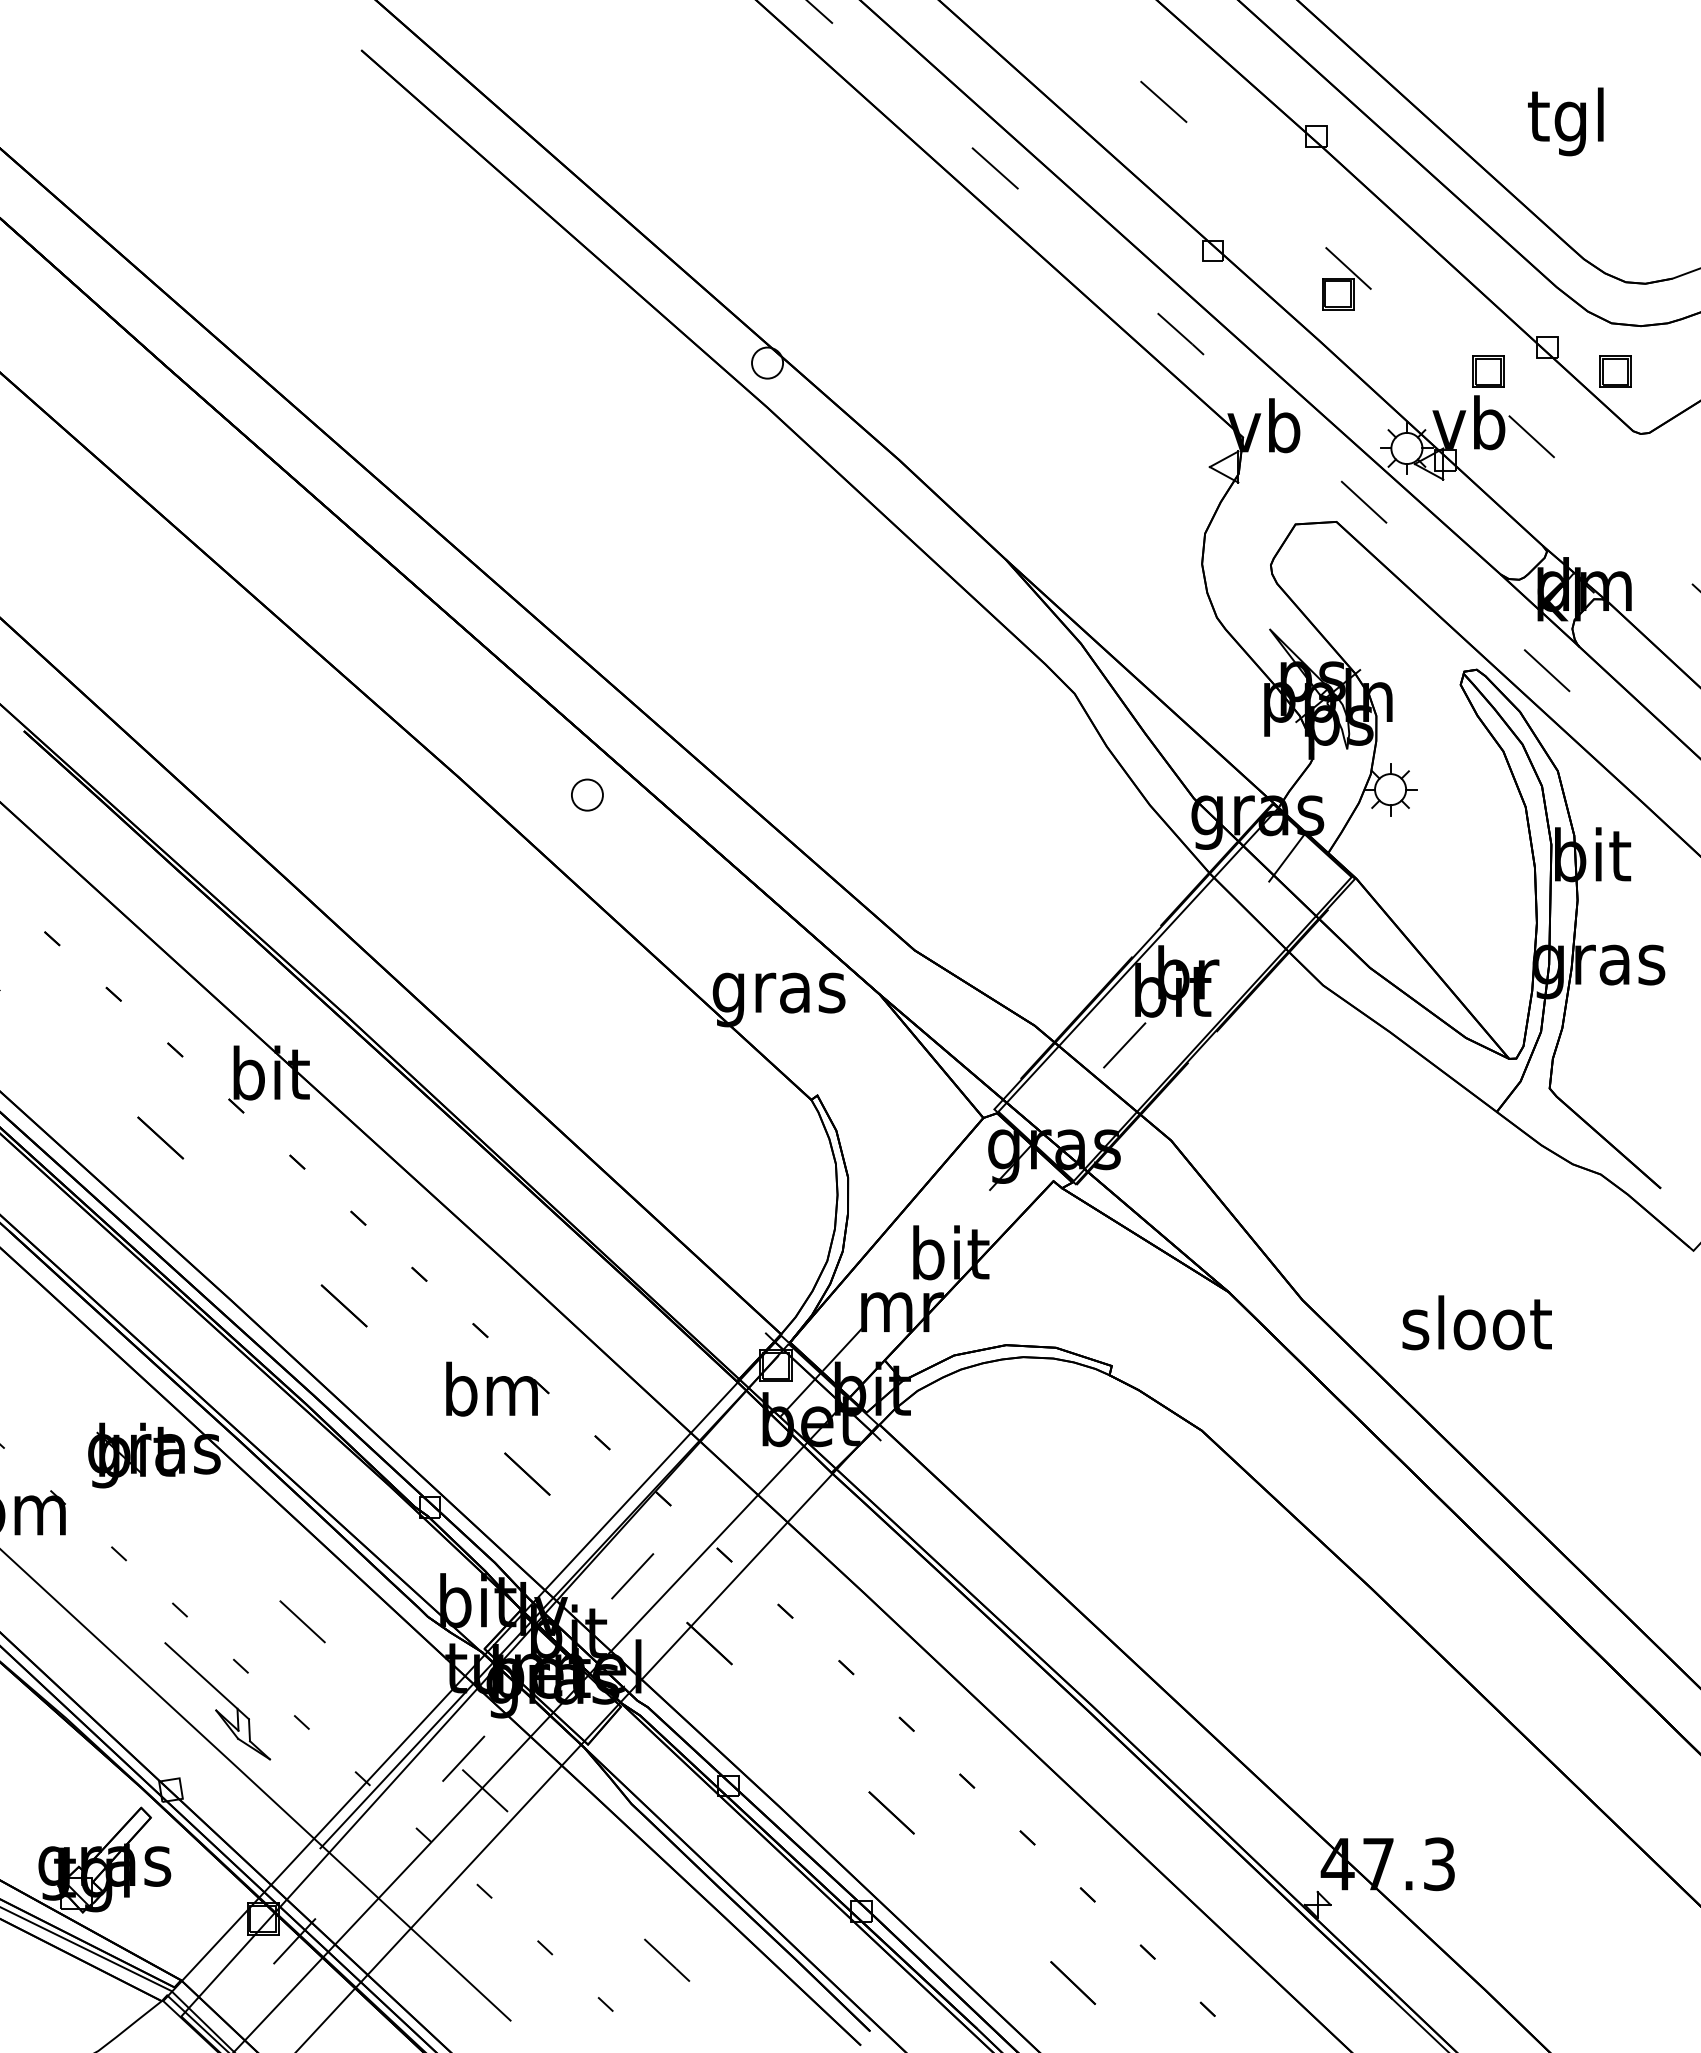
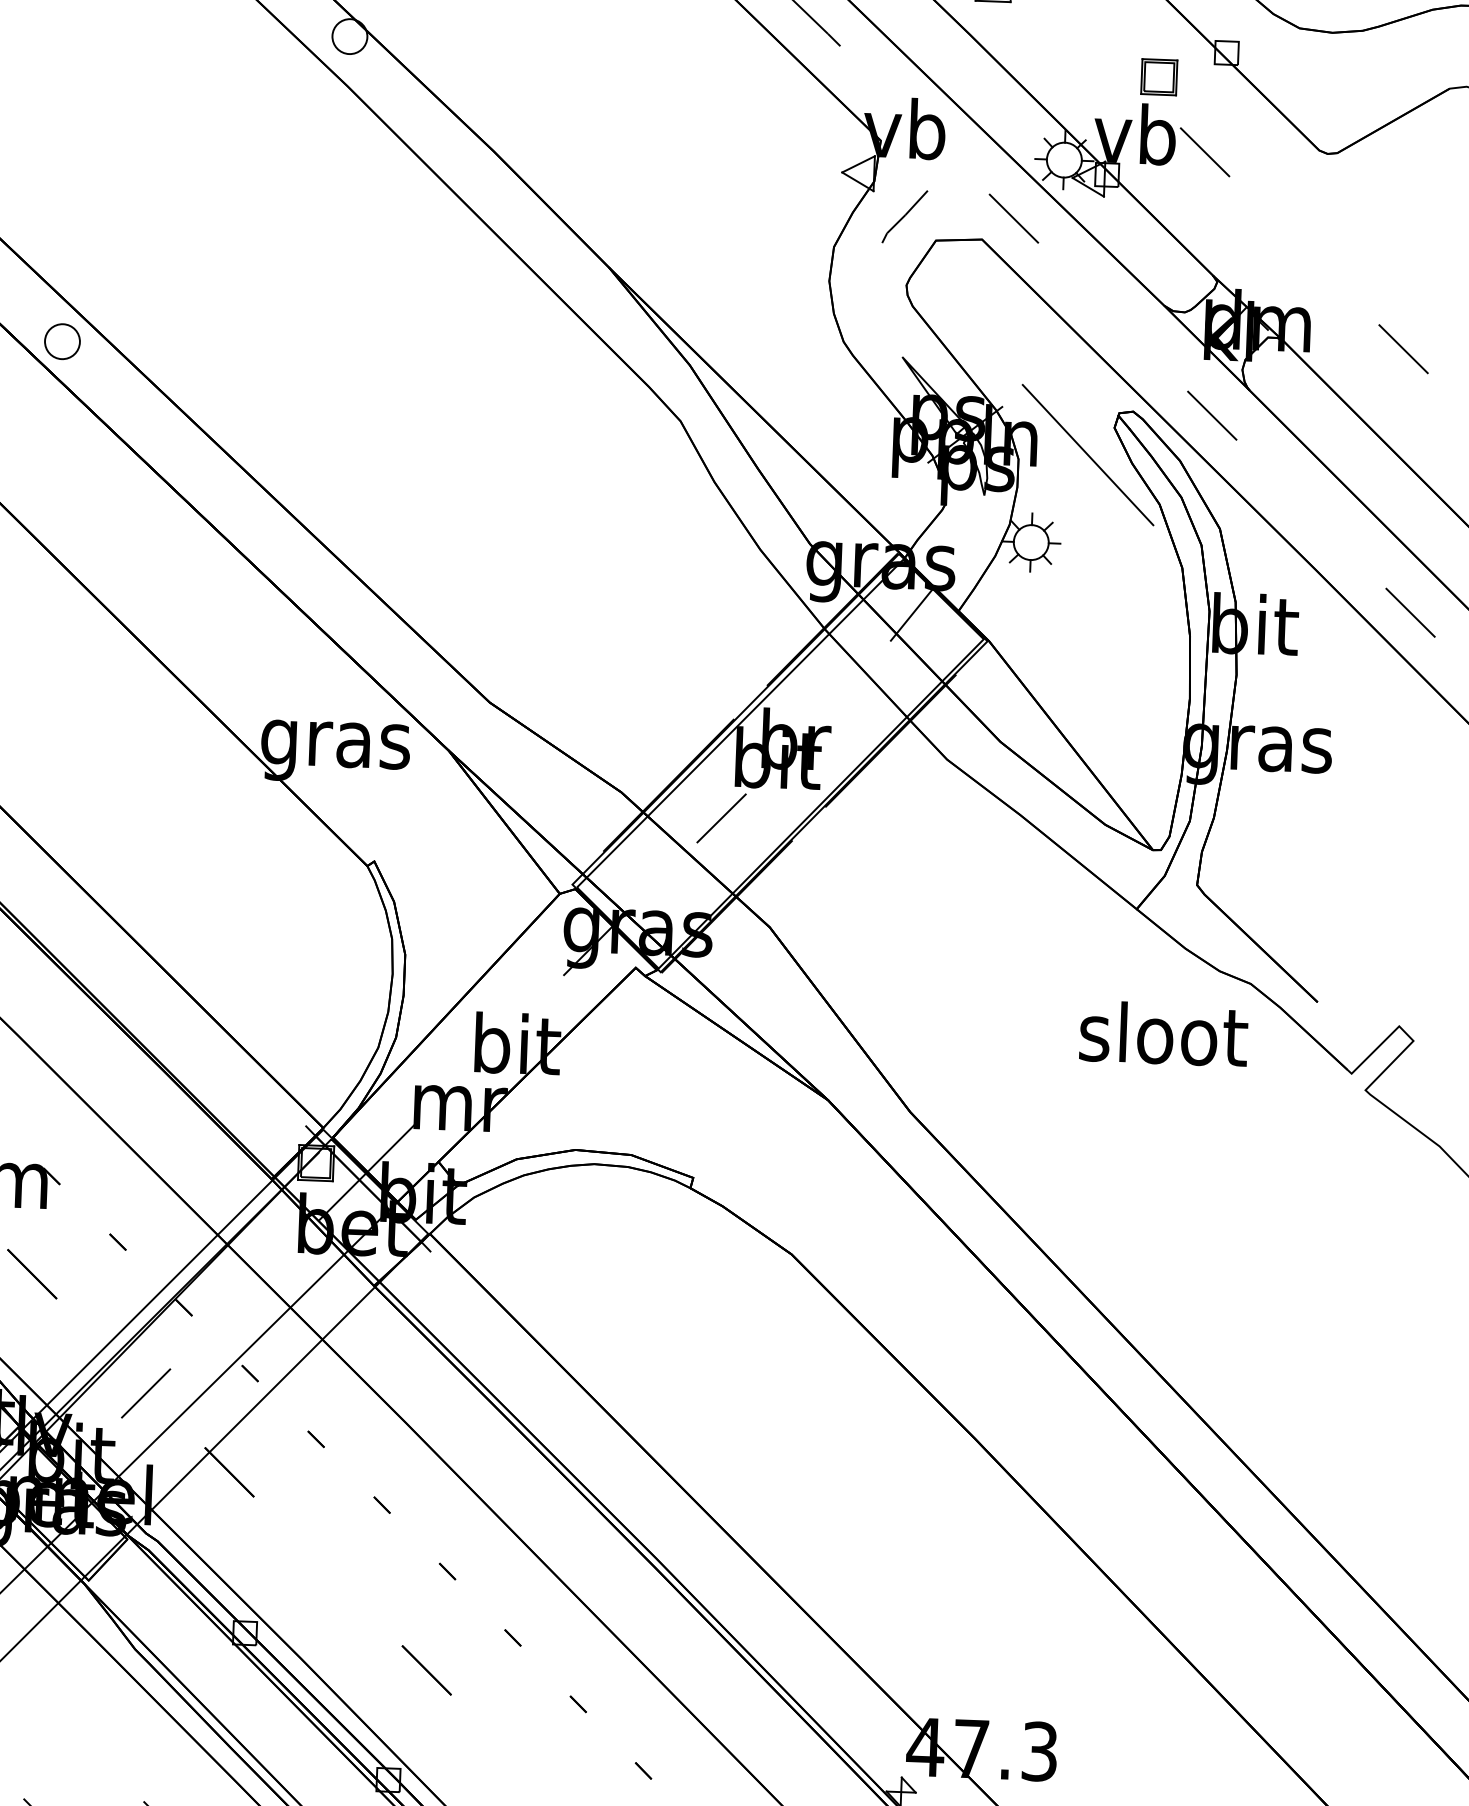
part: (1615, 371) -> (1301, 82), removed
curve: (1266, 504) -> (904, 216), added
line: (1437, 709) -> (1087, 454), added
part: (587, 794) -> (62, 341), moved
text: (1476, 1322) -> (1163, 1033), moved

